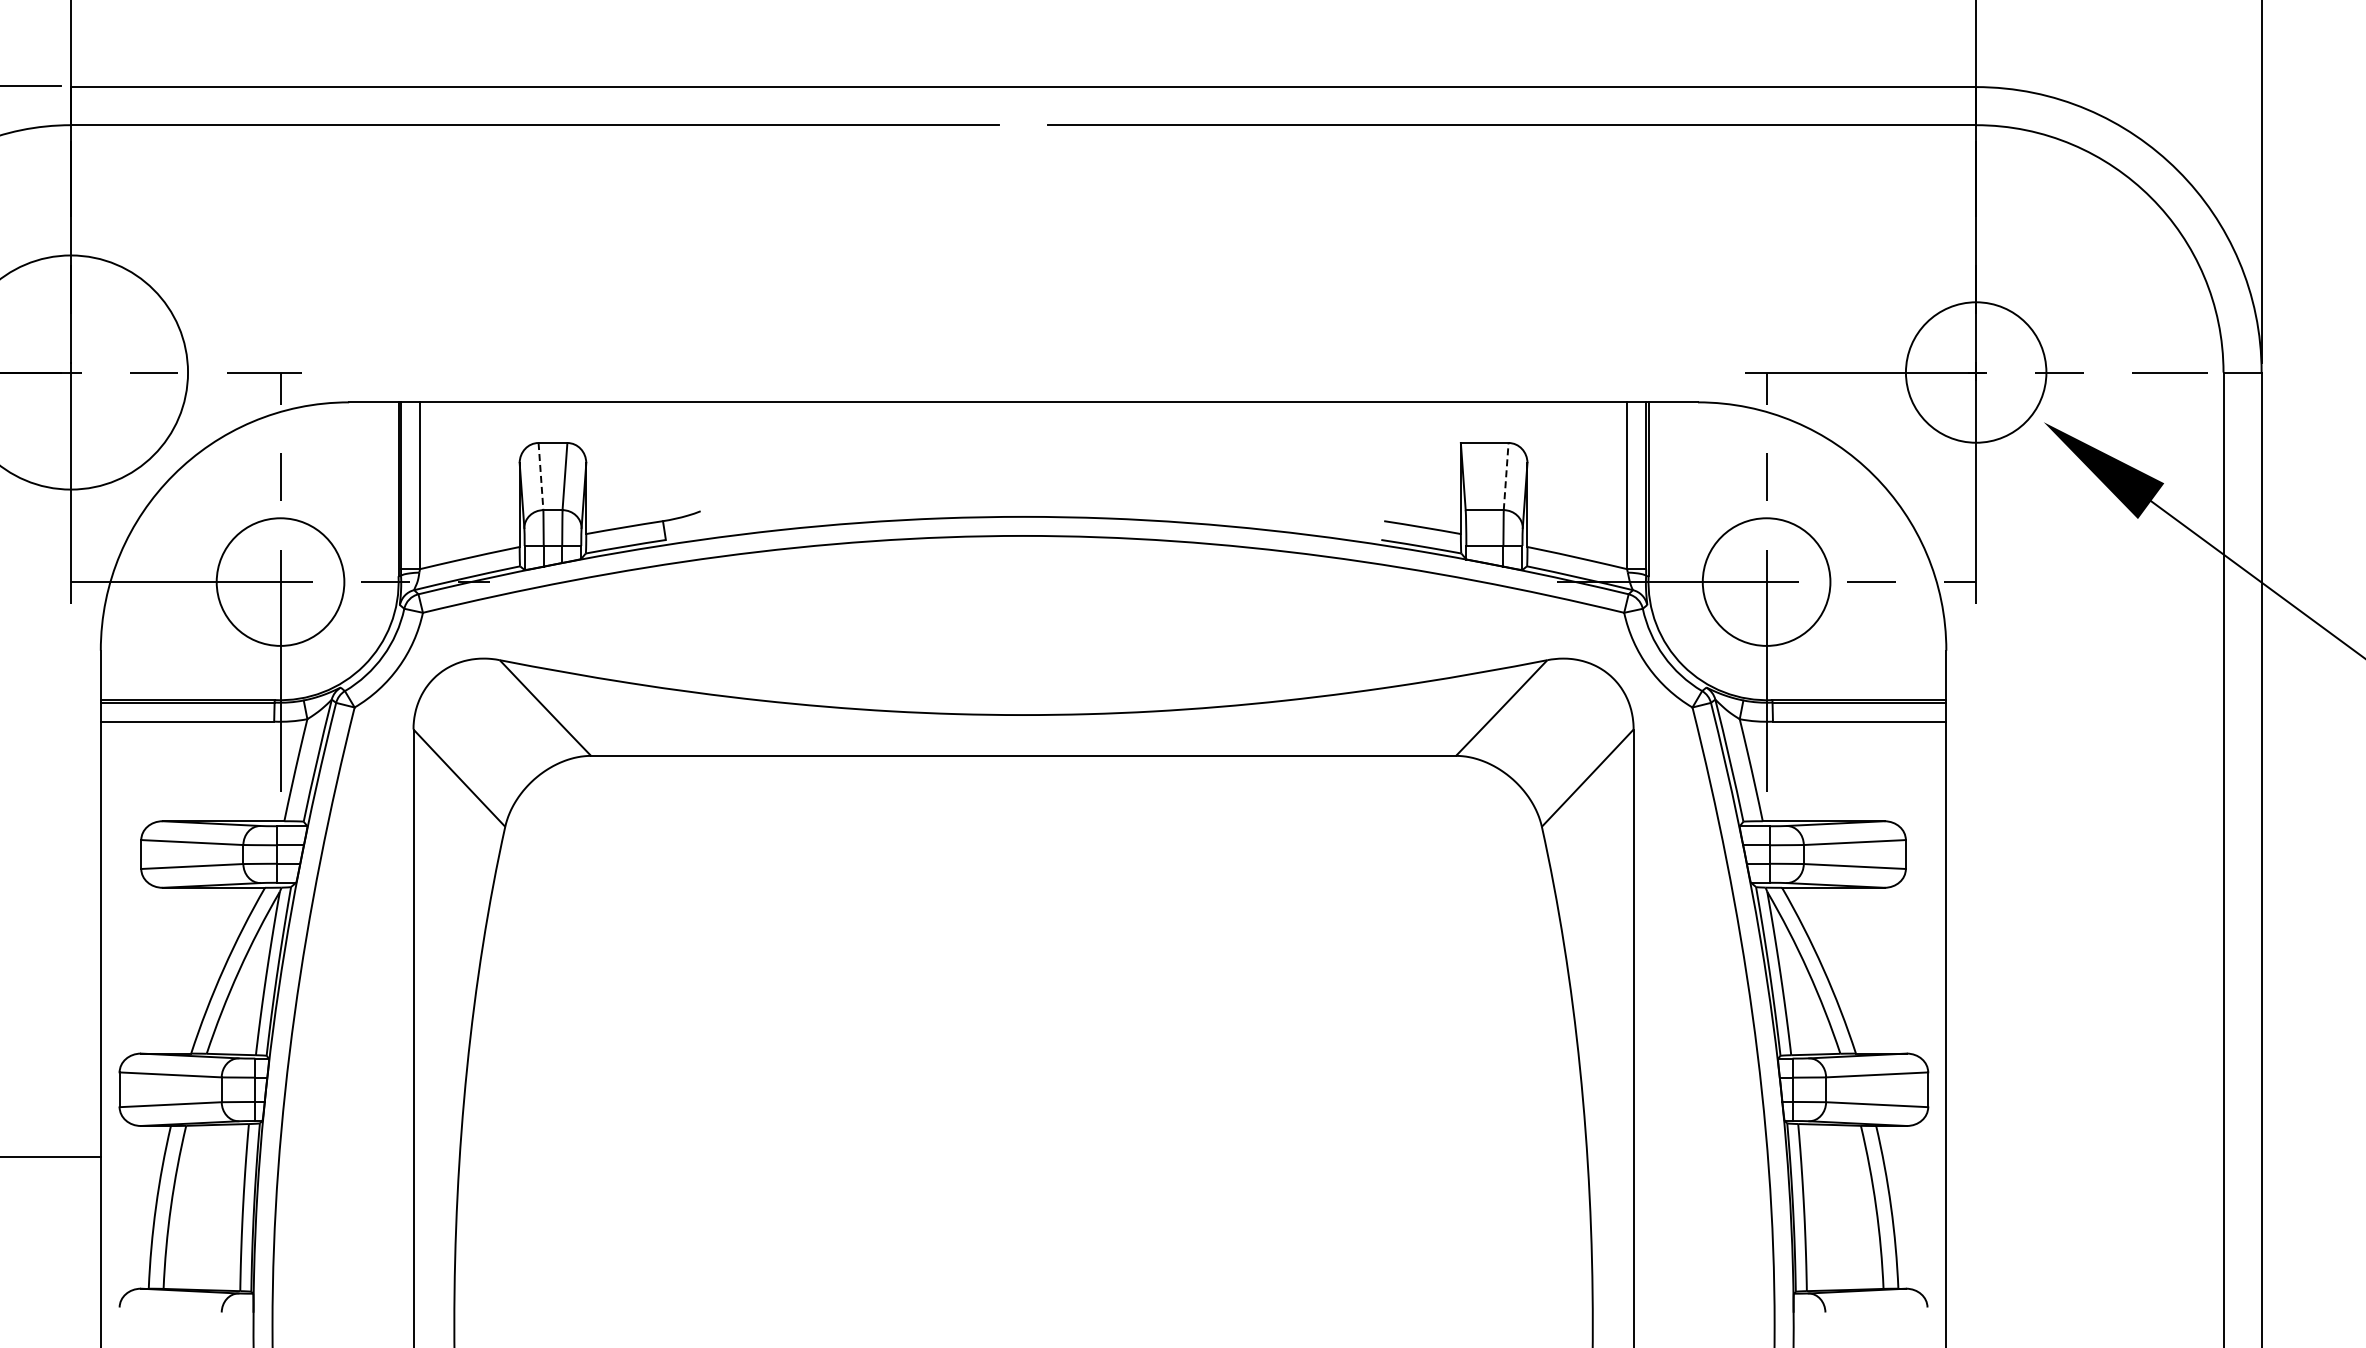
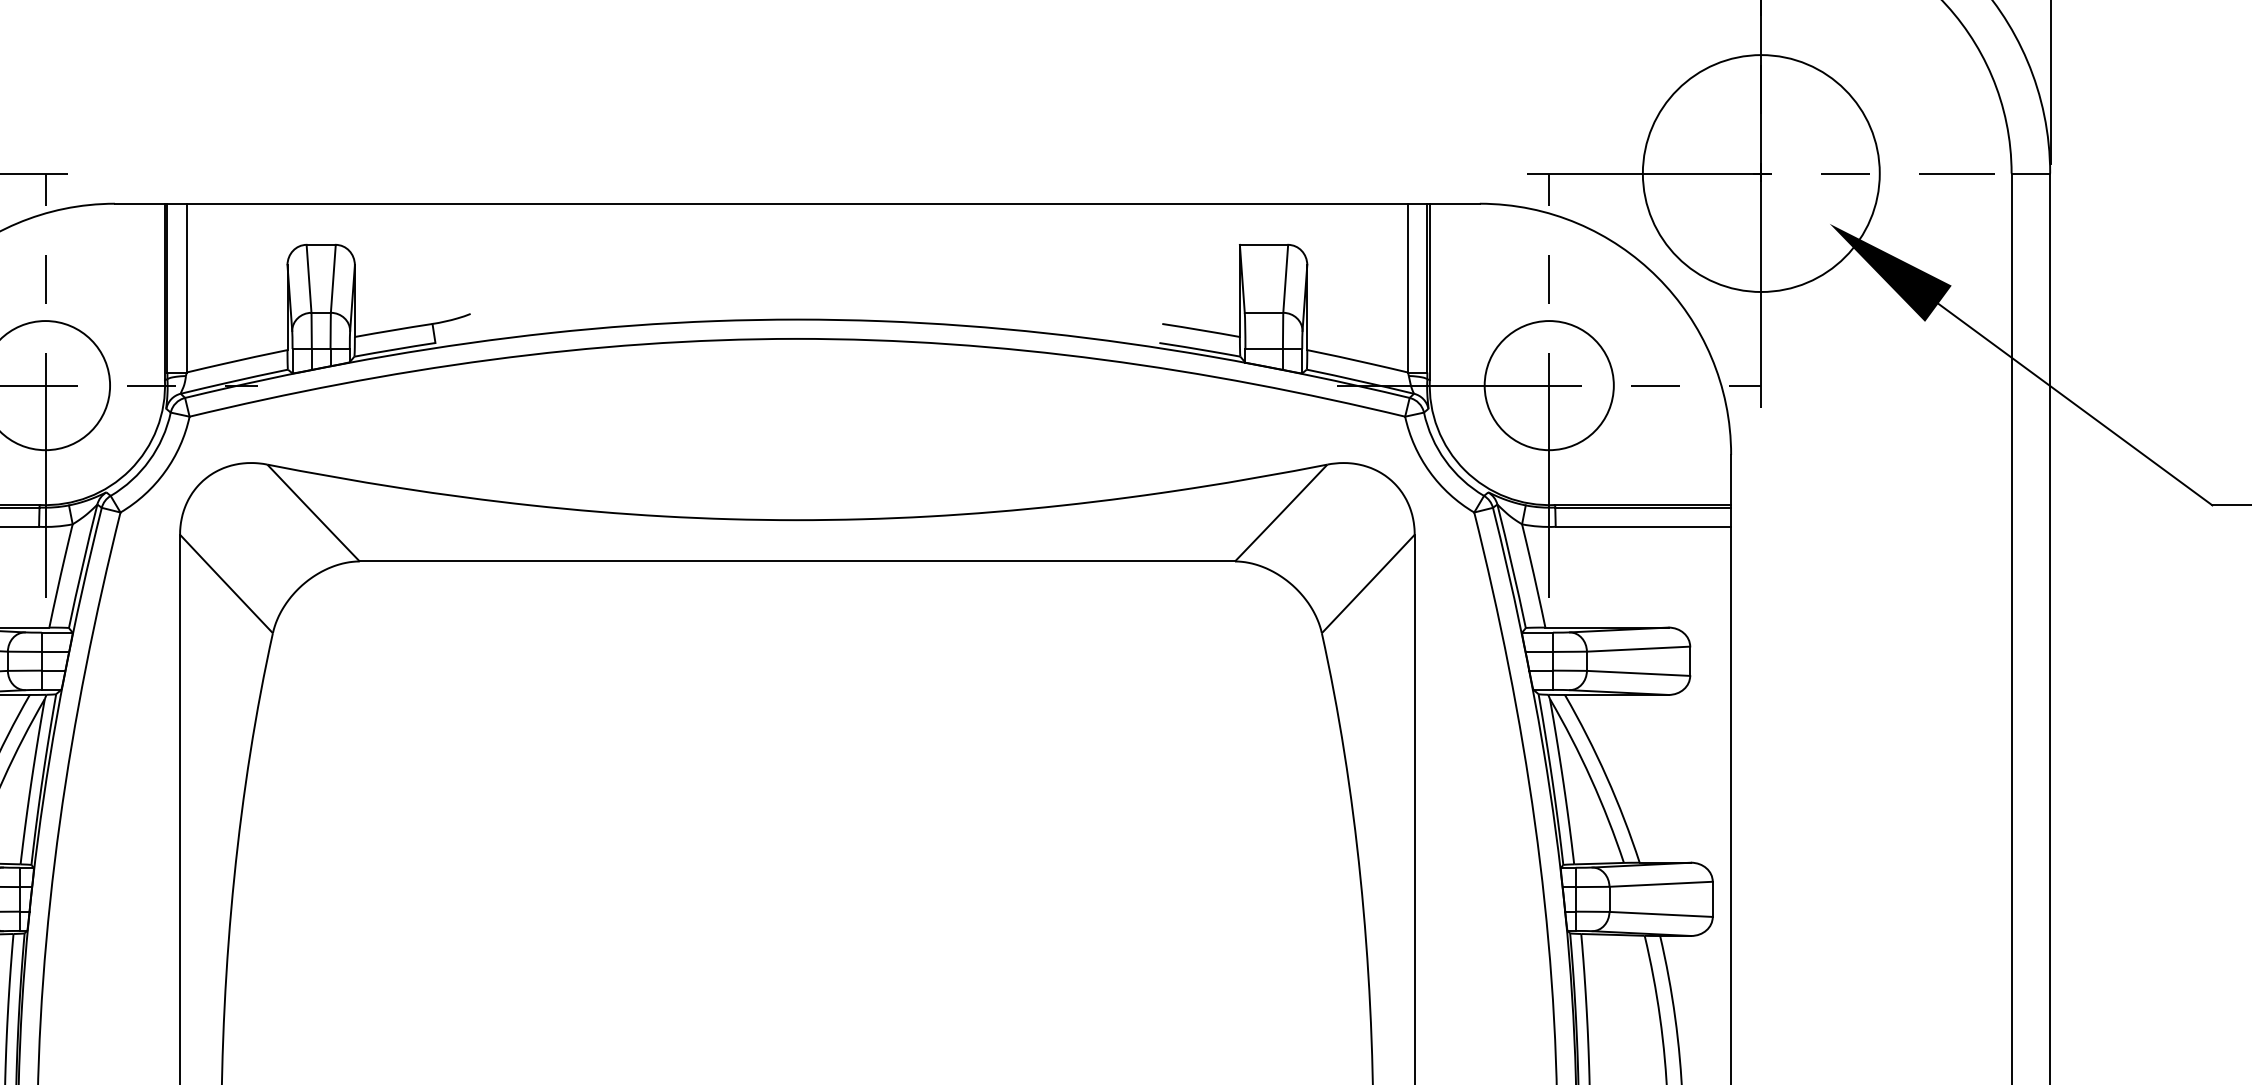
circle: (1976, 372) -> (1761, 173), size x1.67
line: (540, 476) -> (308, 278), dashed -> solid
line: (1506, 476) -> (1286, 278), dashed -> solid

